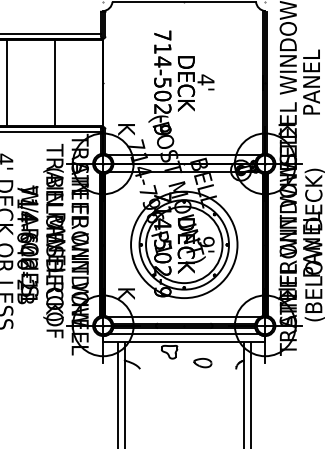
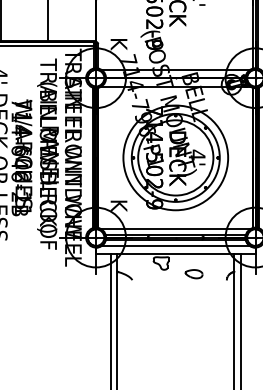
text: (205, 241) -> (196, 154), 9' -> 4'

